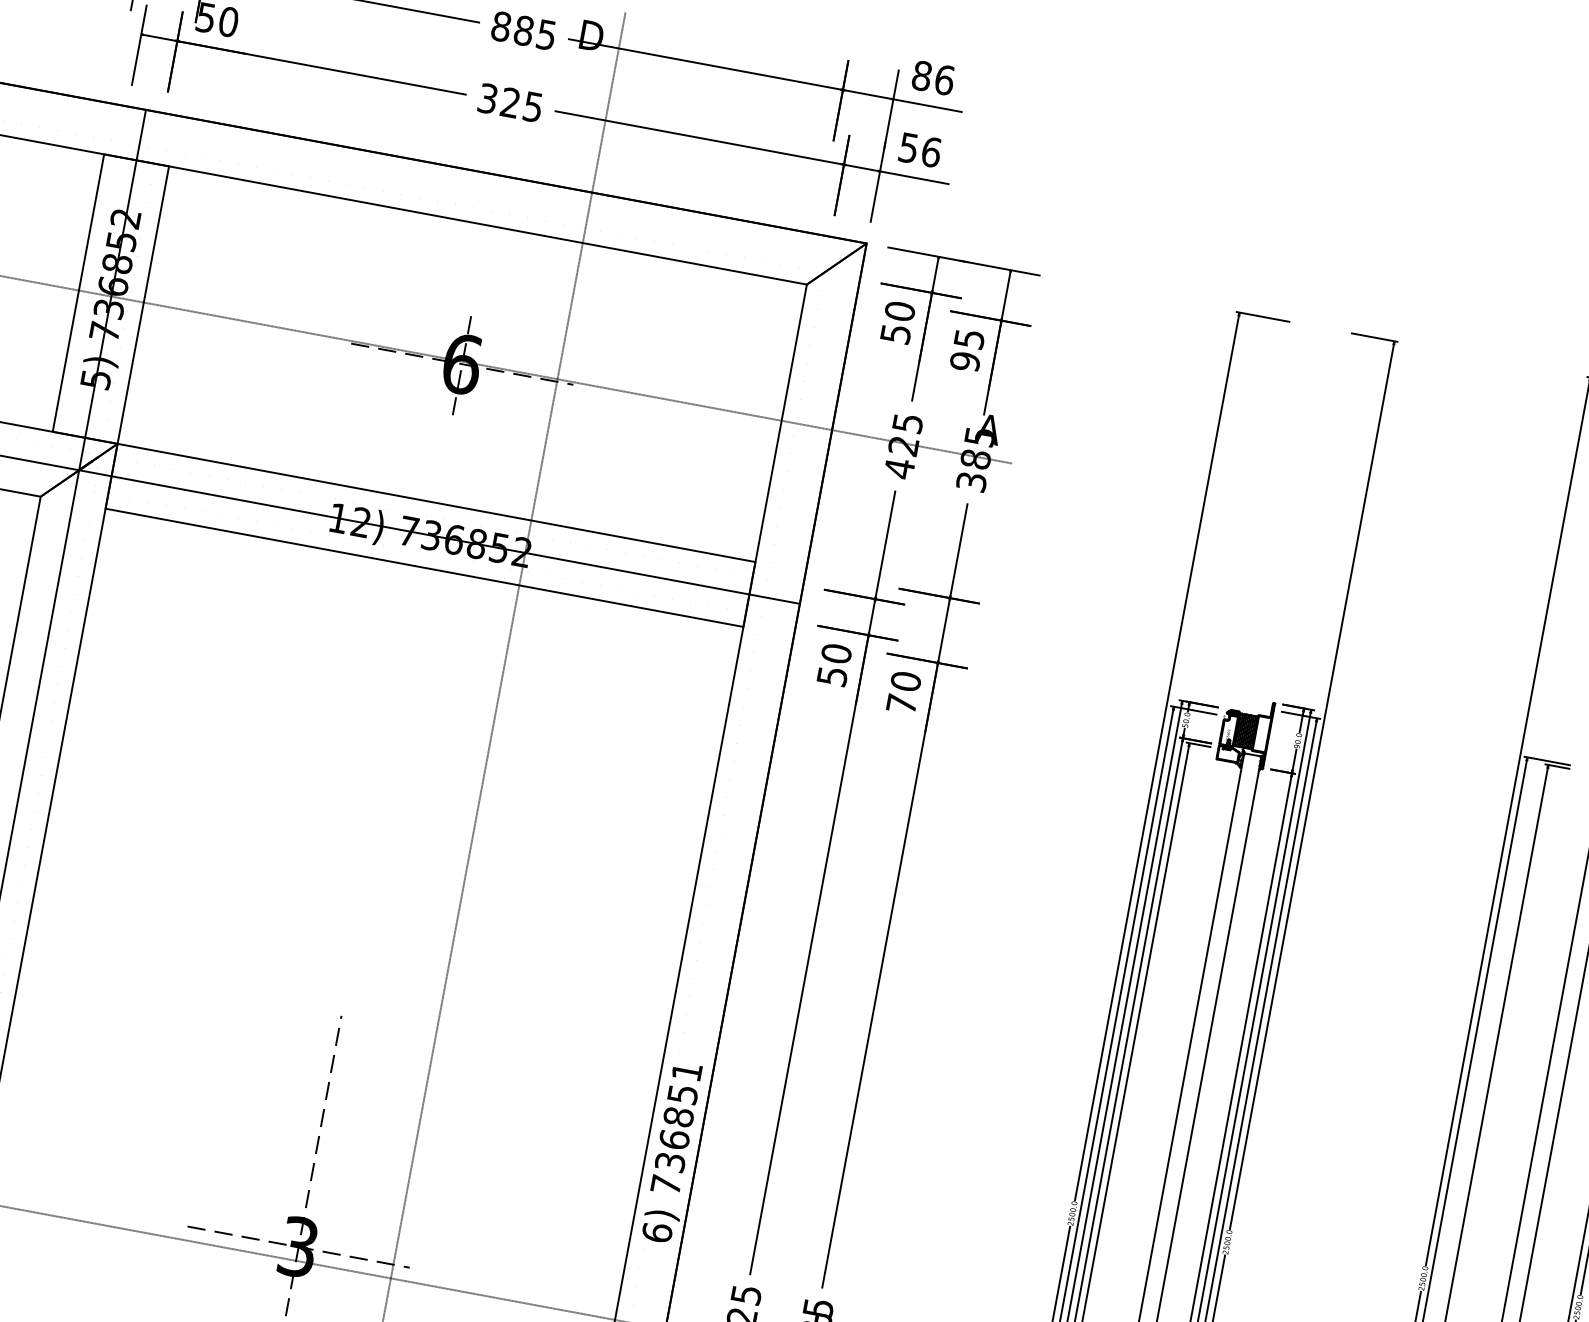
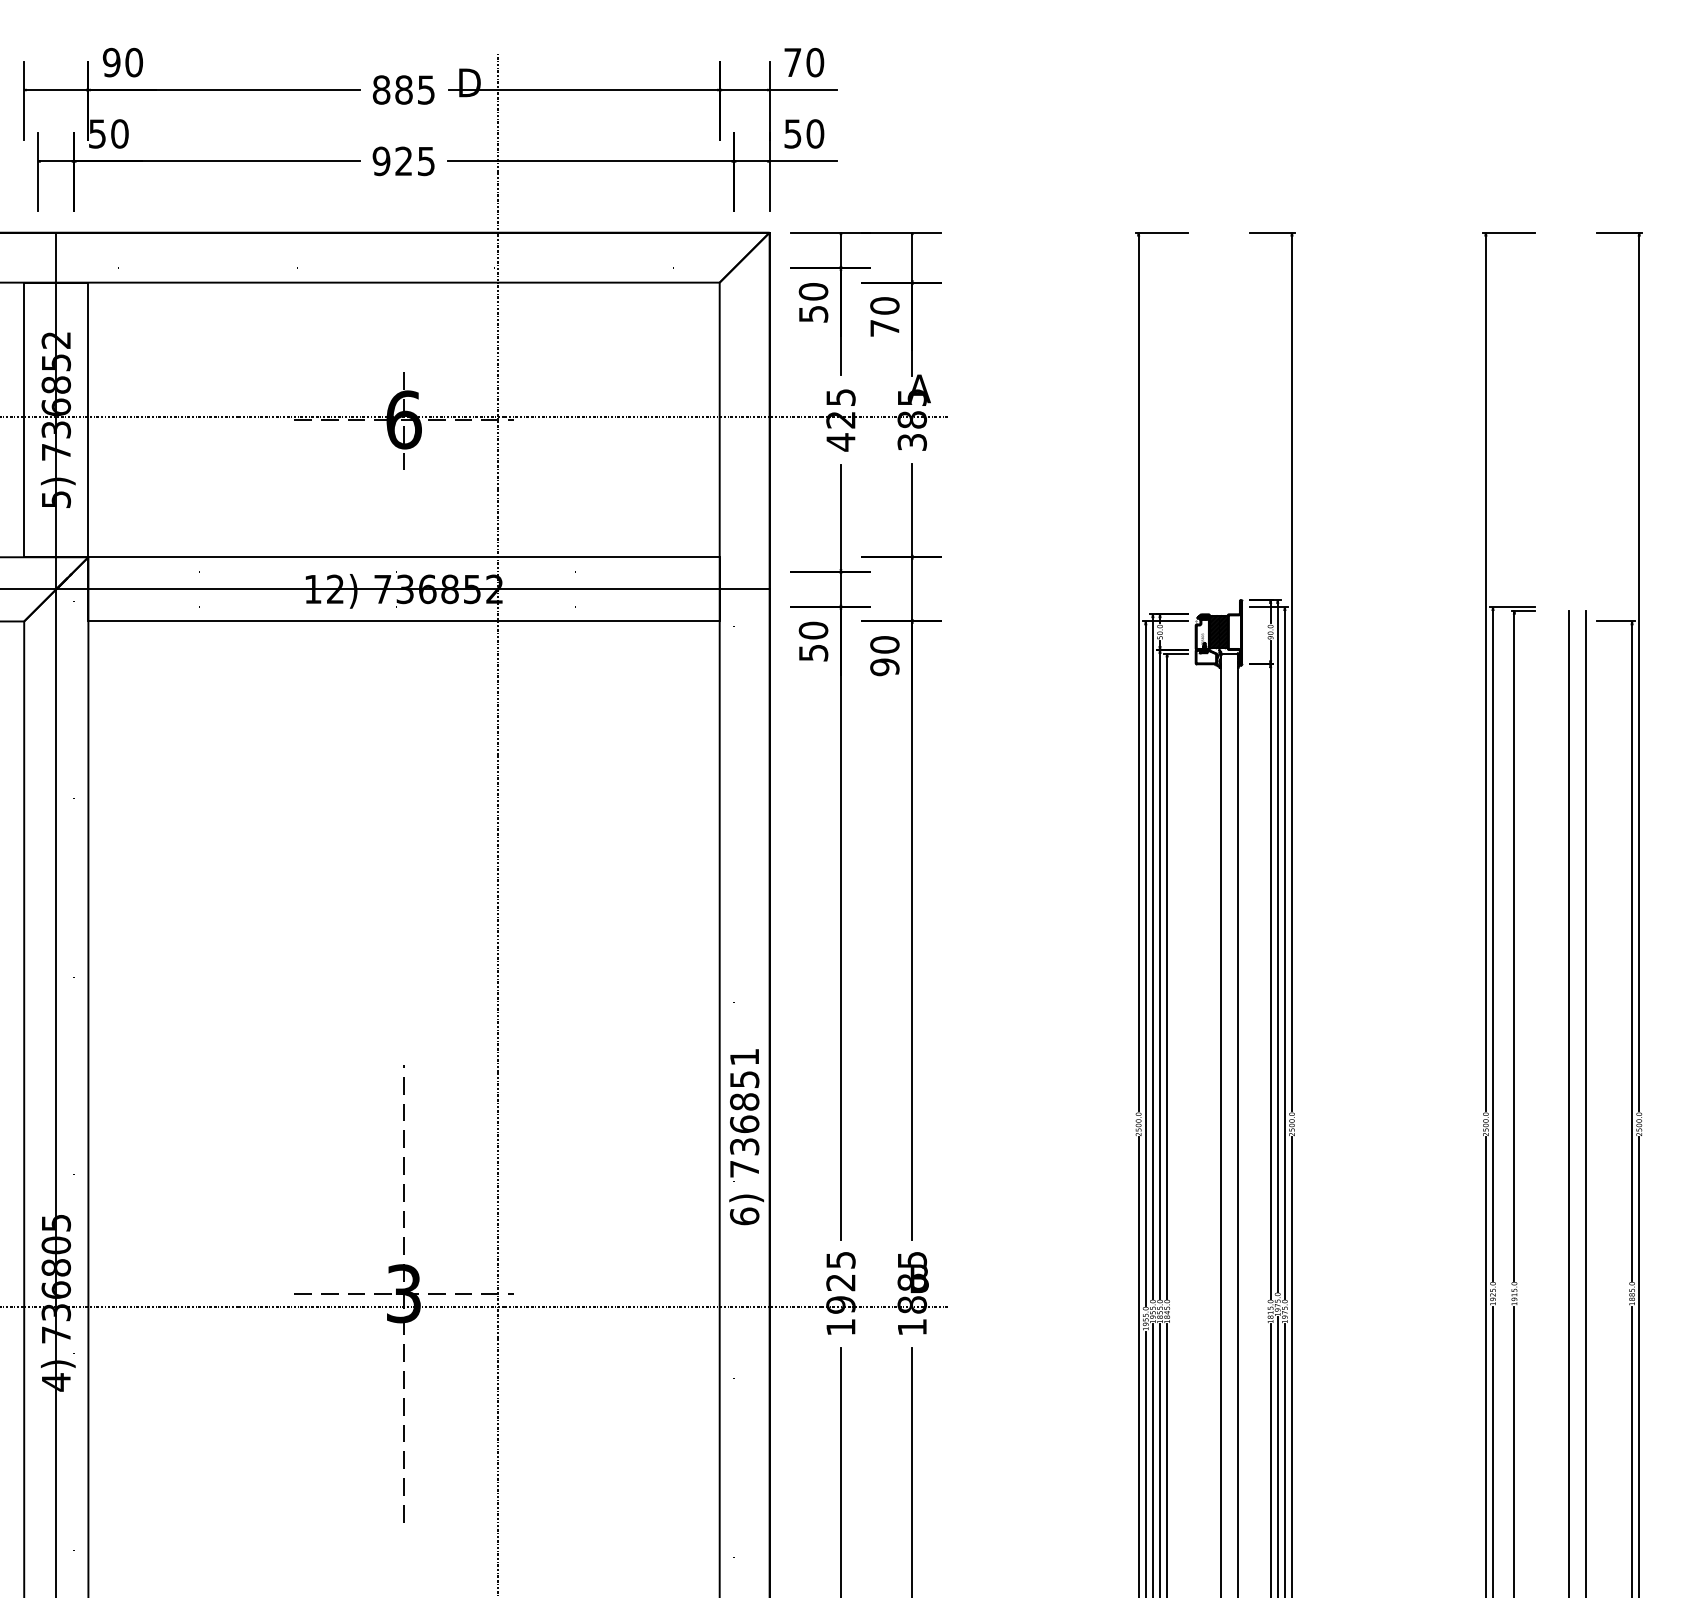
text: (933, 78) -> (804, 62), 86 -> 70
text: (488, 97) -> (381, 160), 325 -> 925
text: (931, 151) -> (815, 133), 56 -> 50
text: (966, 350) -> (884, 317), 95 -> 70
text: (901, 704) -> (884, 667), 70 -> 90

